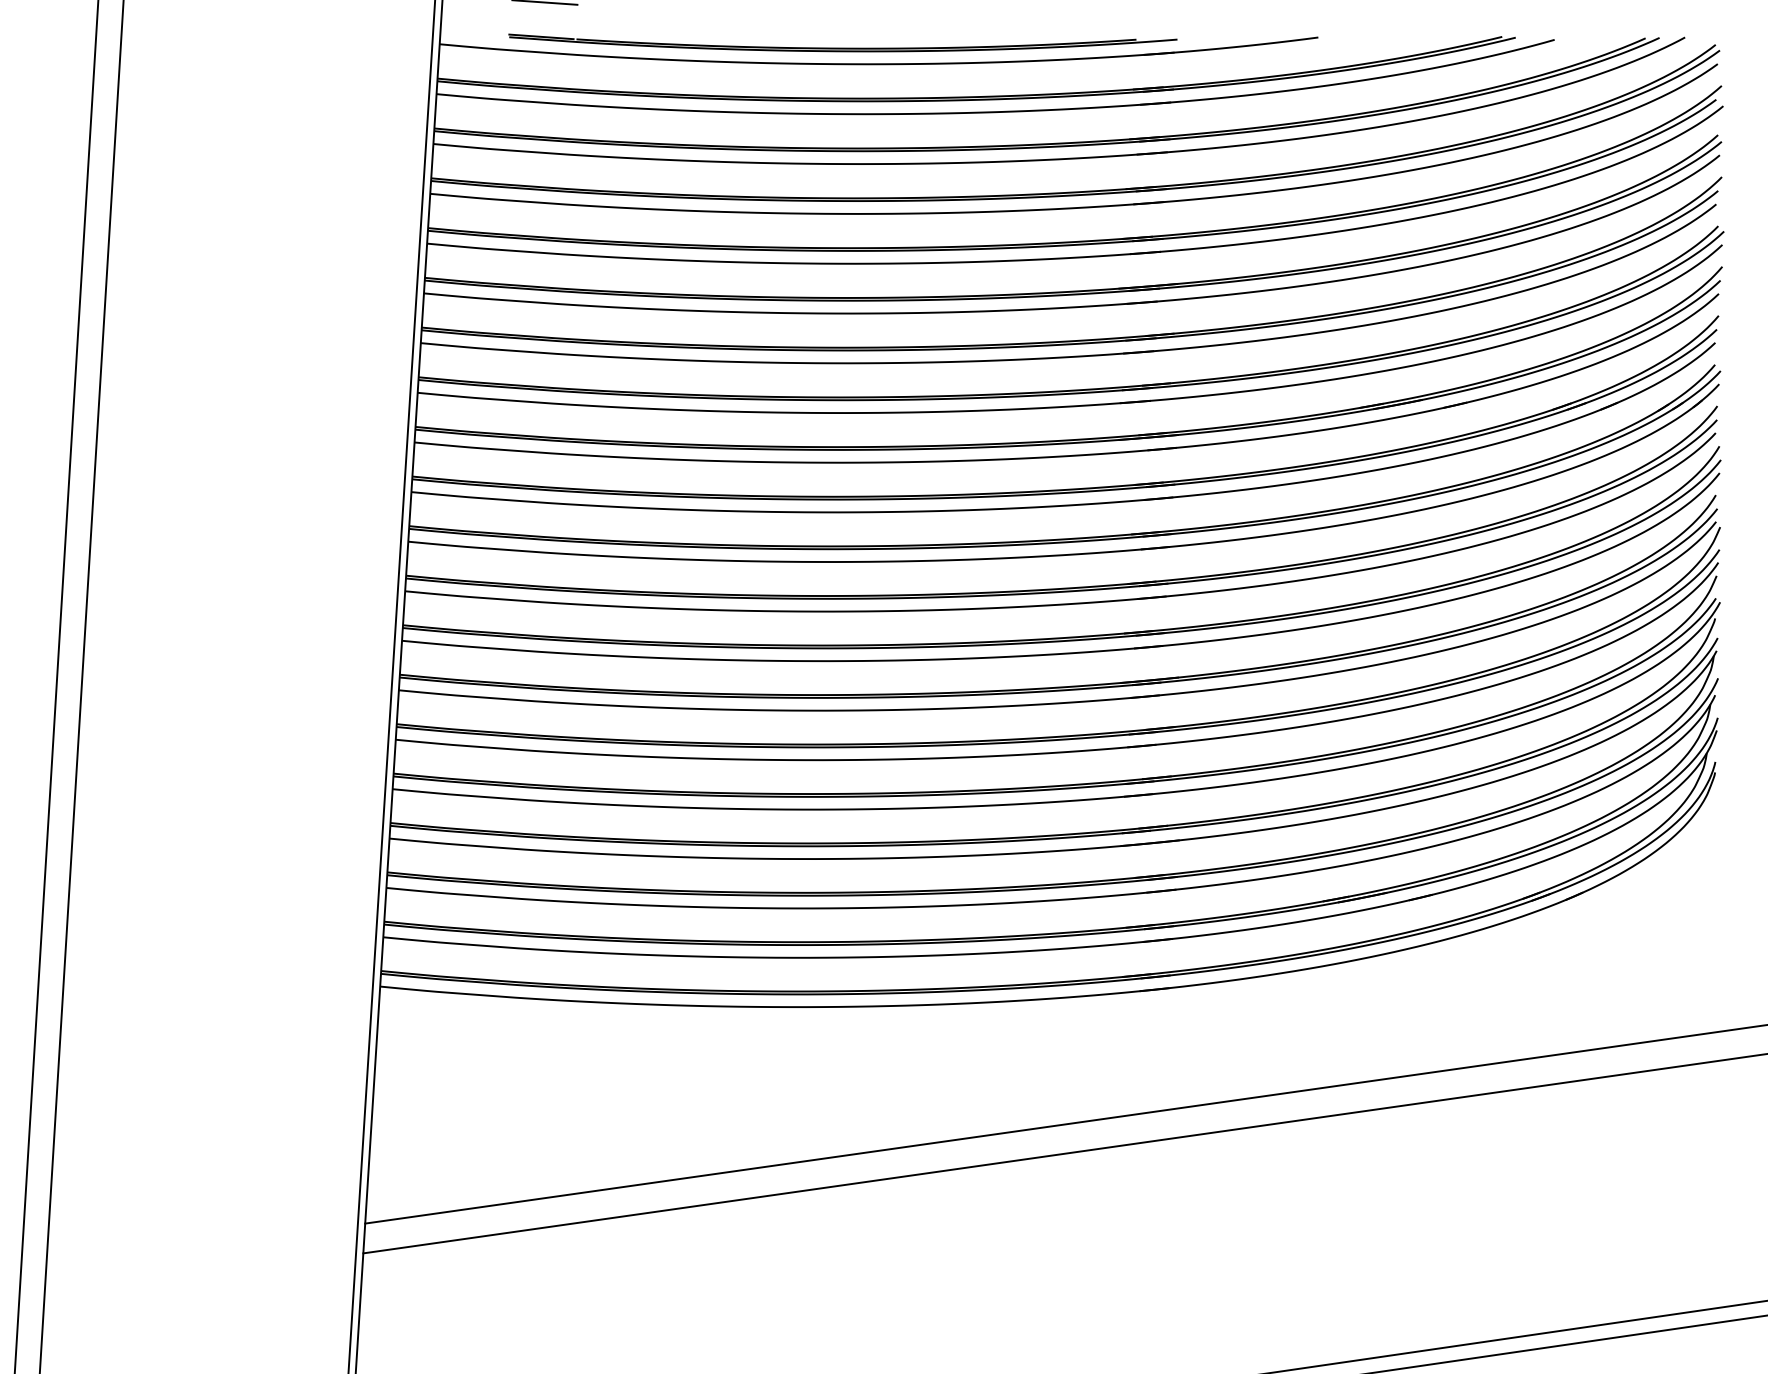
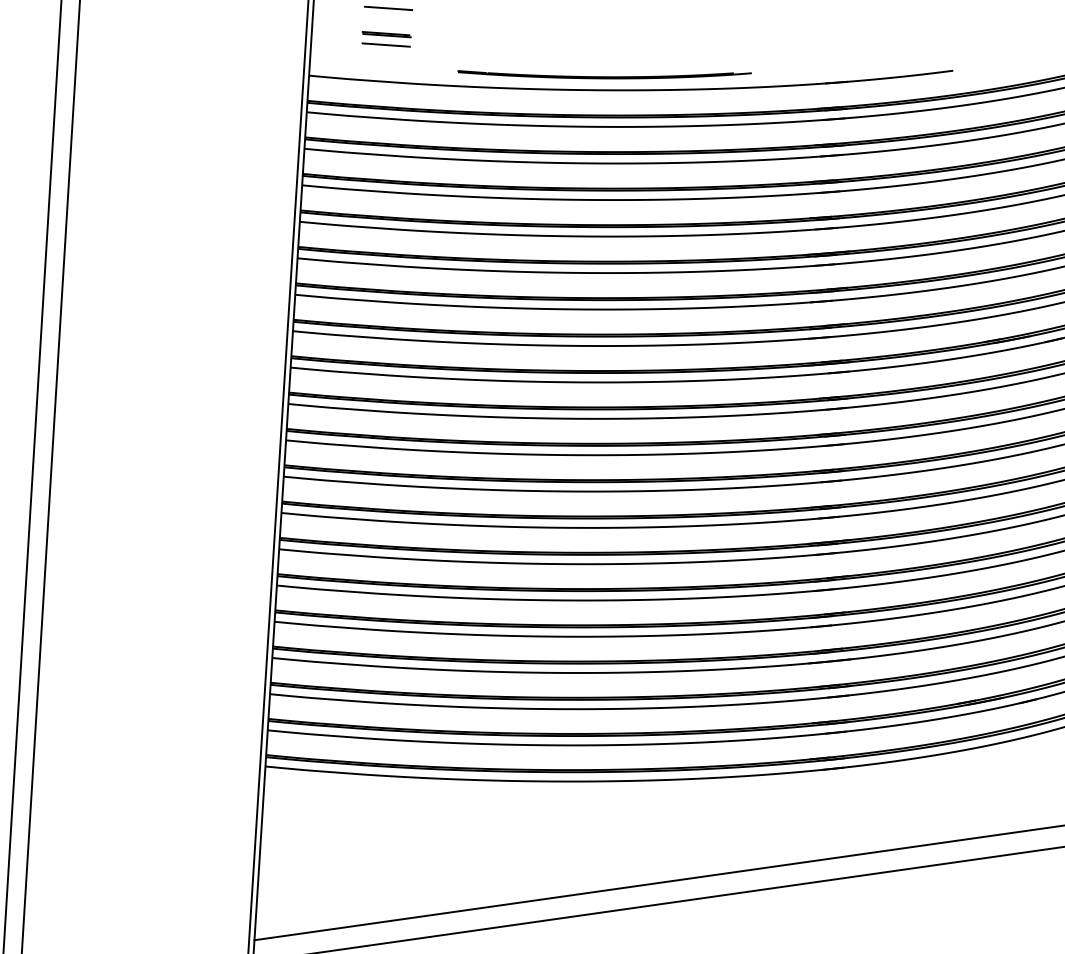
part: (842, 42) -> (604, 74), size x0.6

